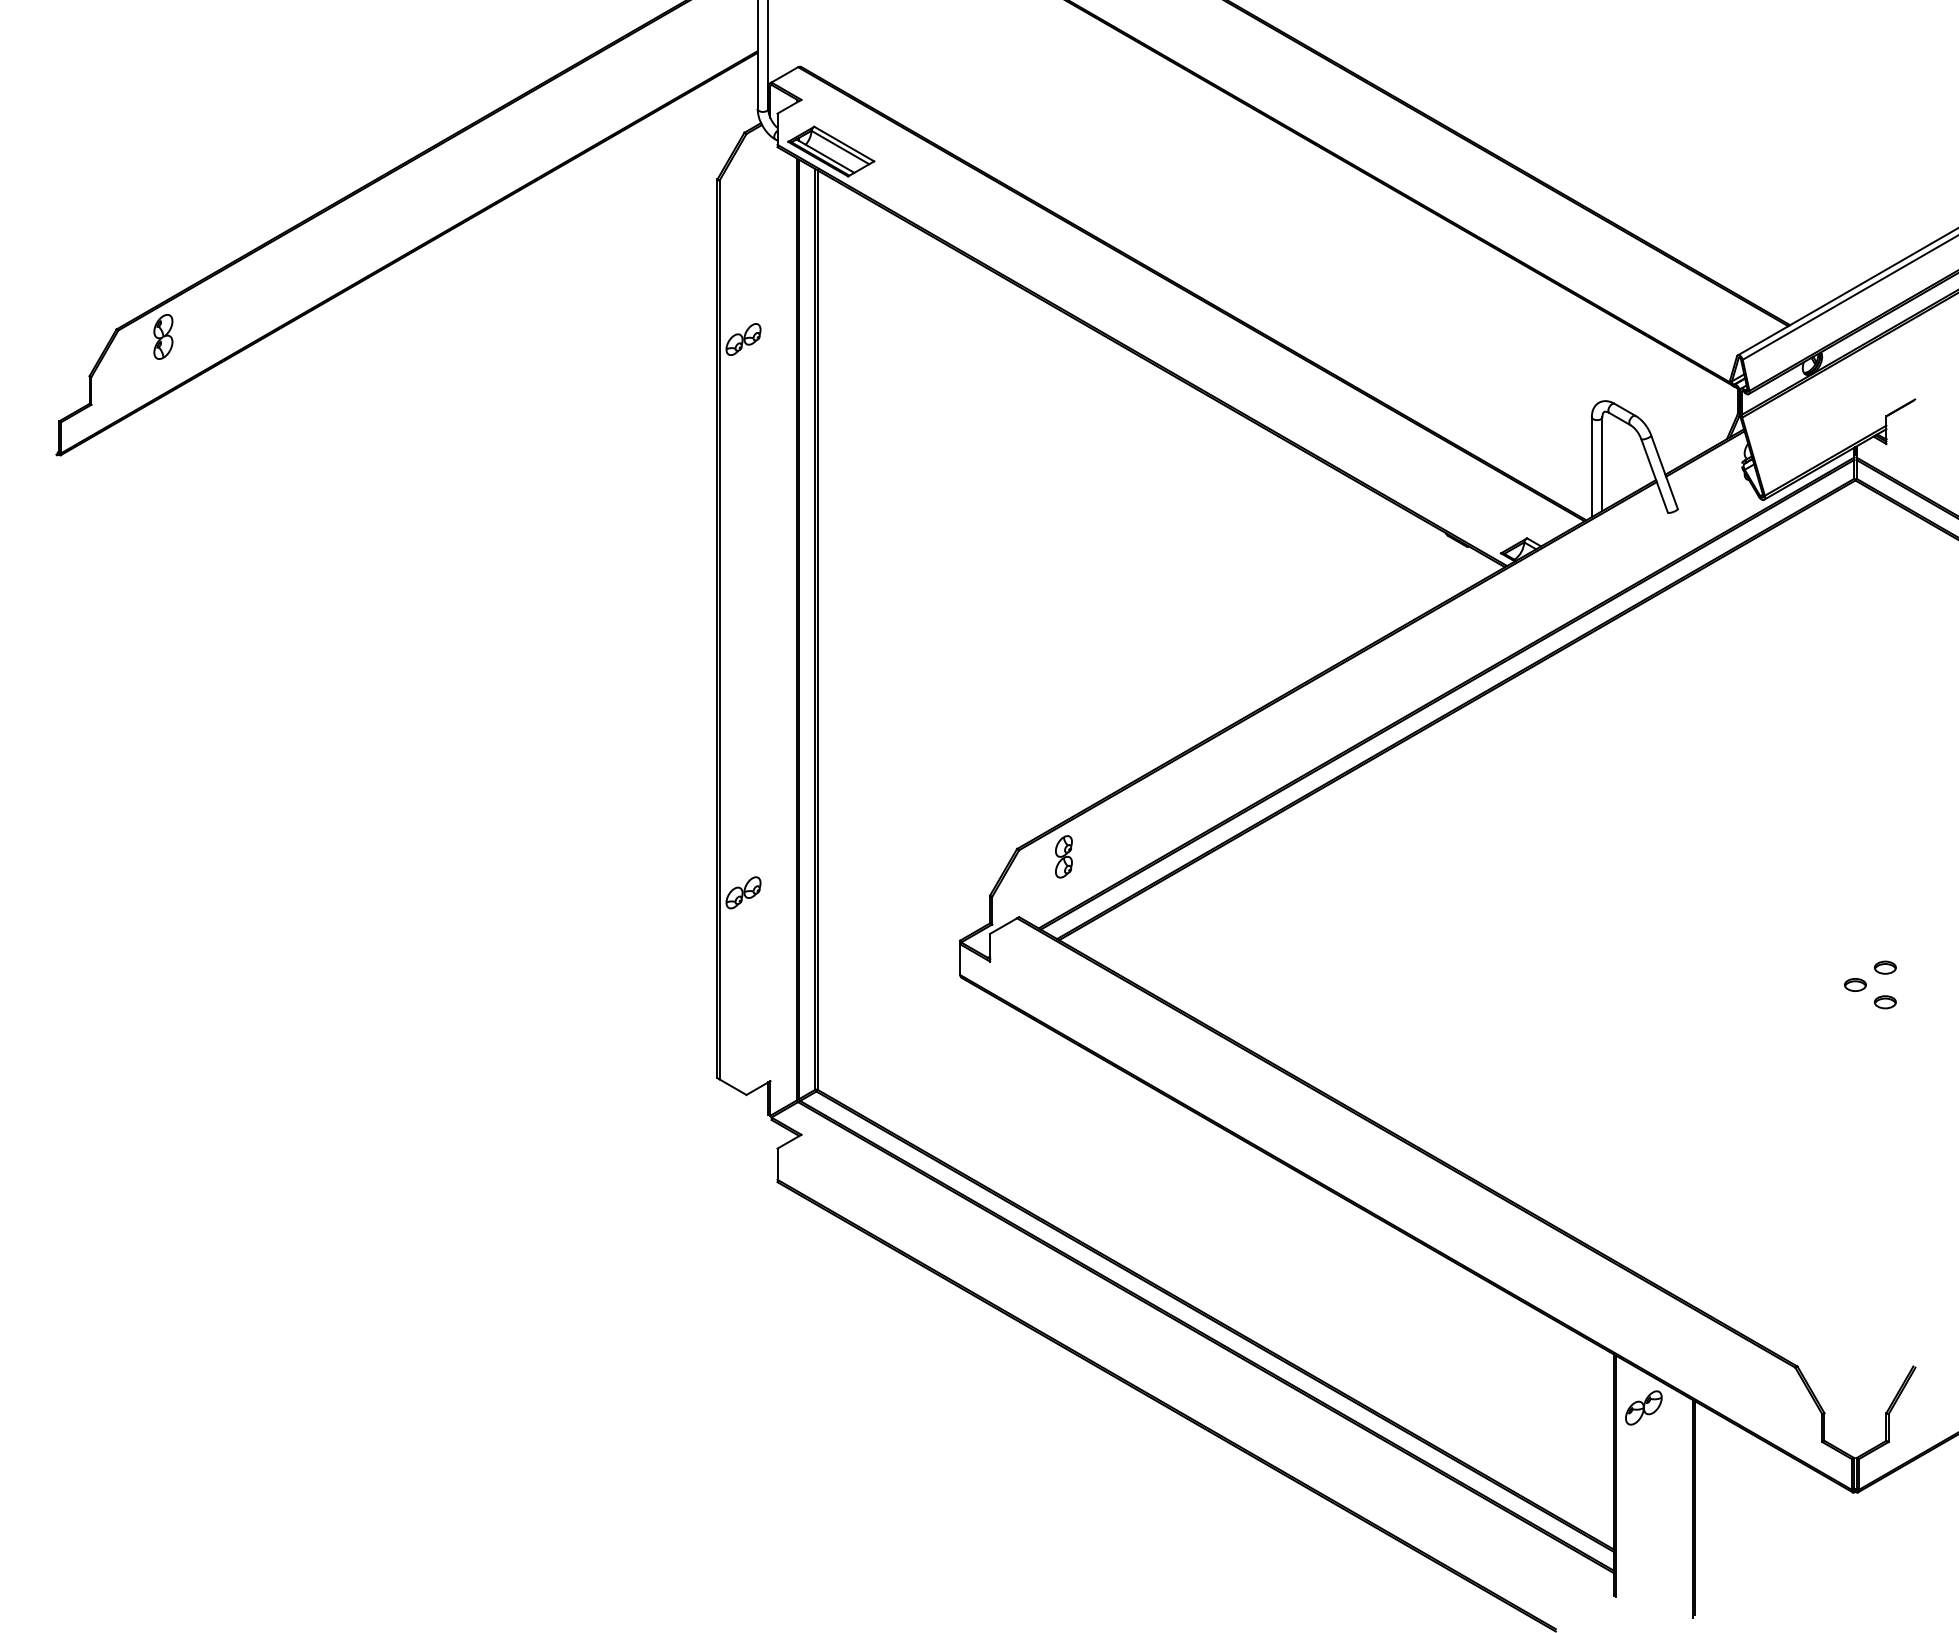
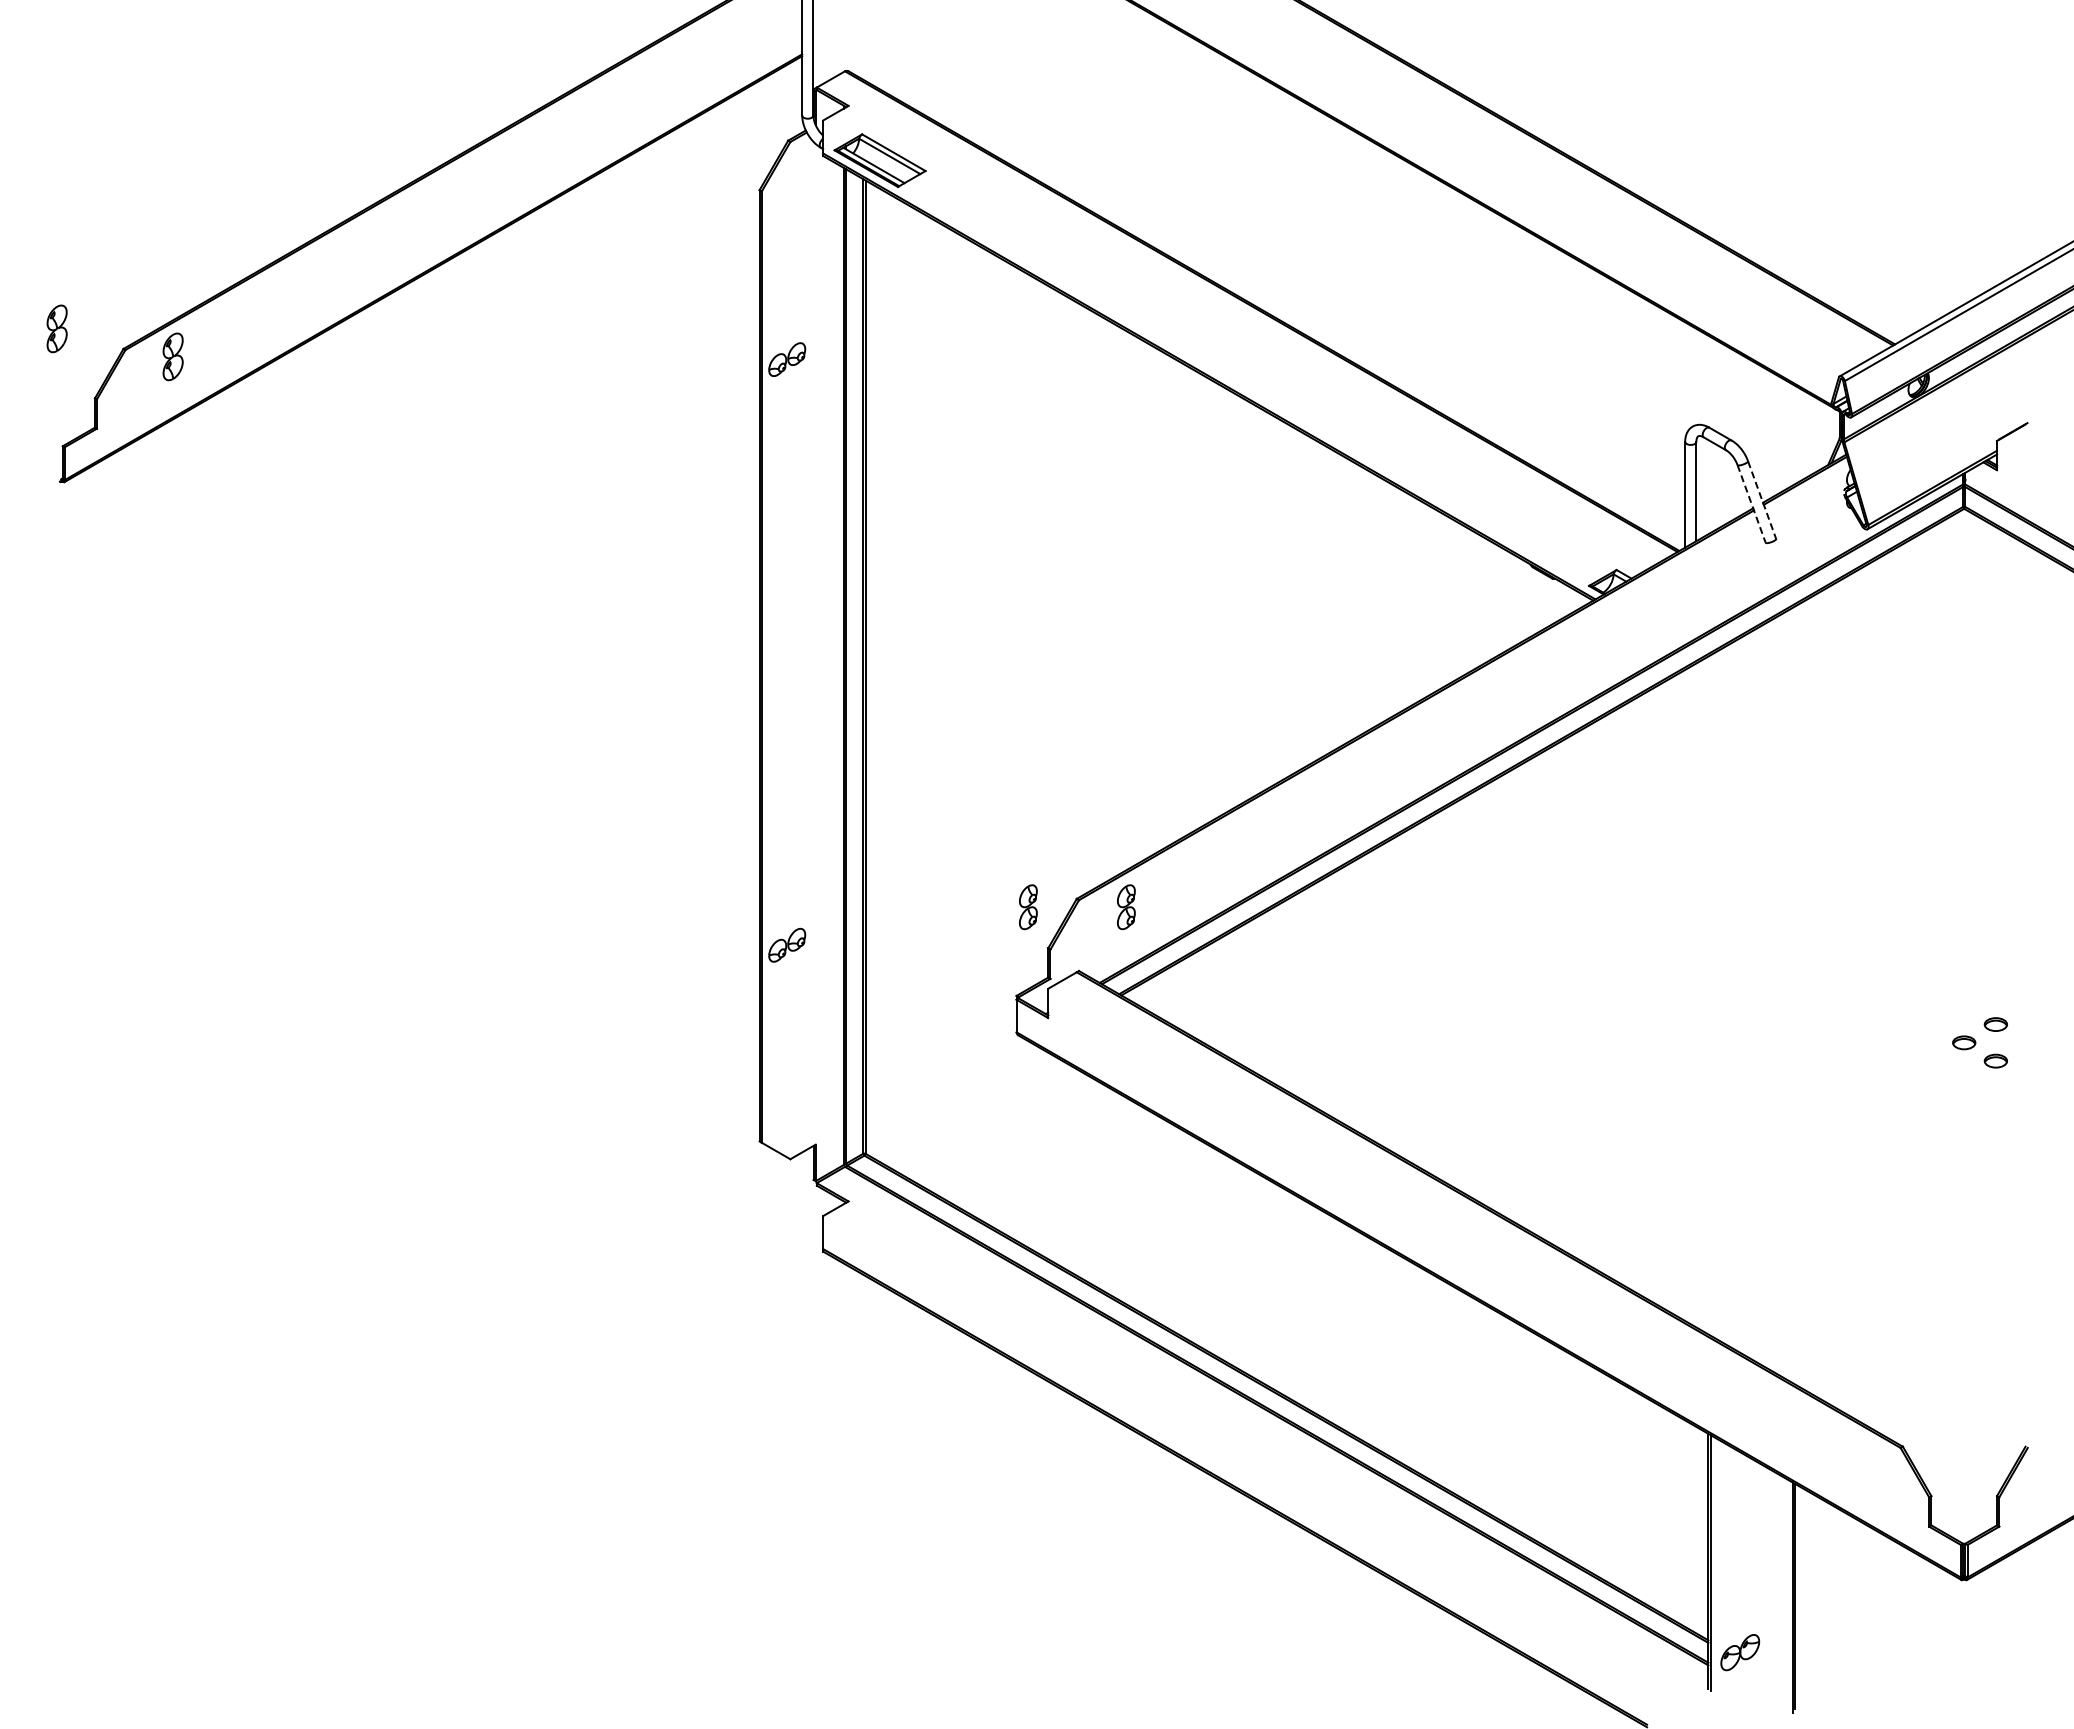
part: (53, 310) -> (56, 328), added
line: (1664, 472) -> (1762, 500), solid -> dashed
line: (1654, 476) -> (1751, 504), solid -> dashed
part: (971, 857) -> (1028, 907), added
part: (1644, 1407) -> (1740, 1652), moved

